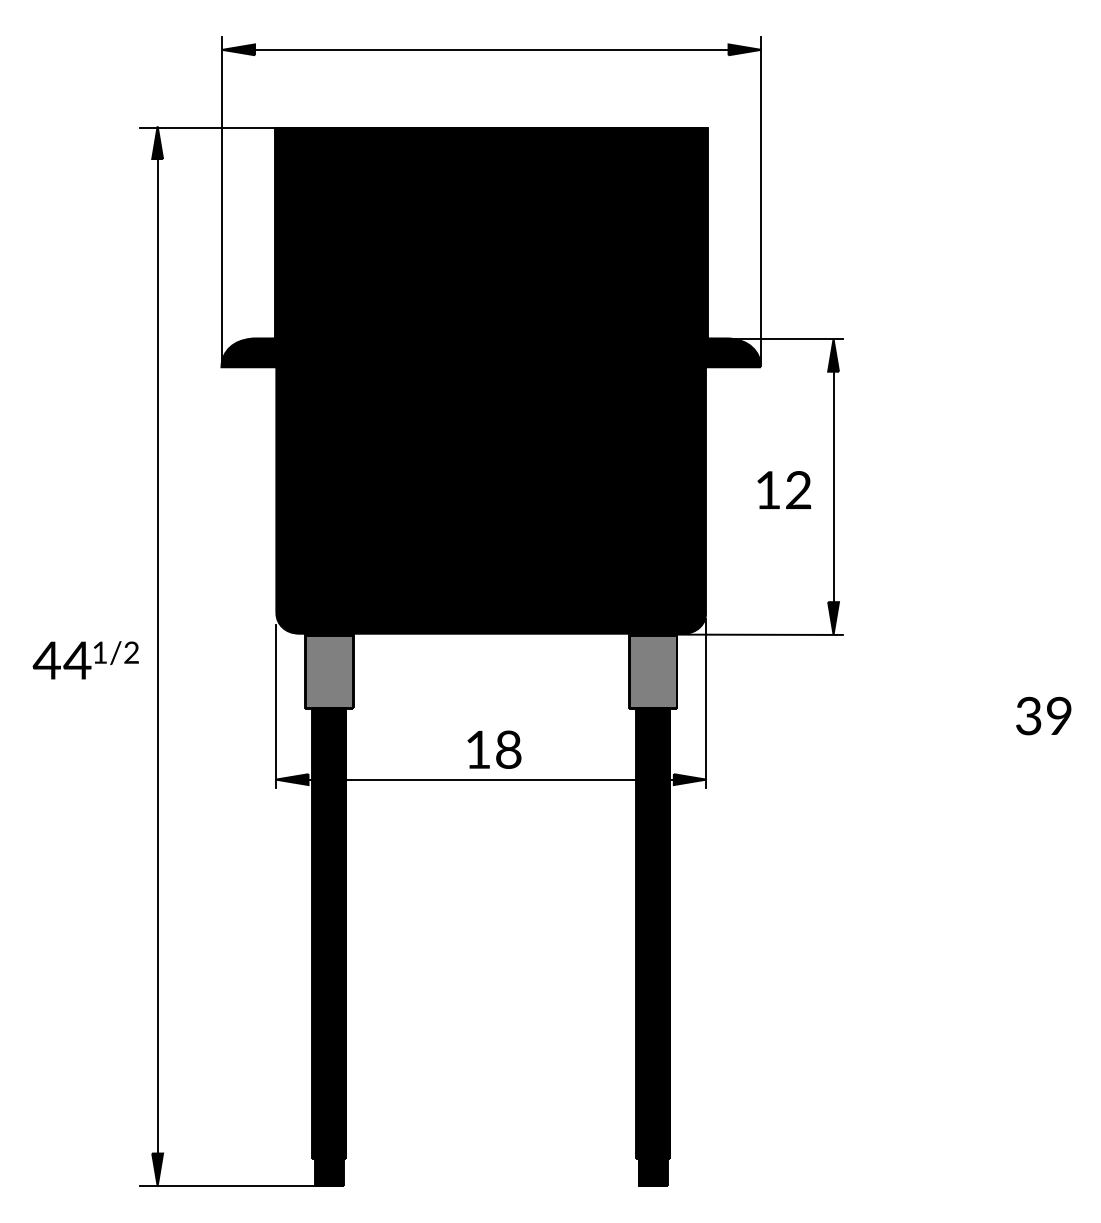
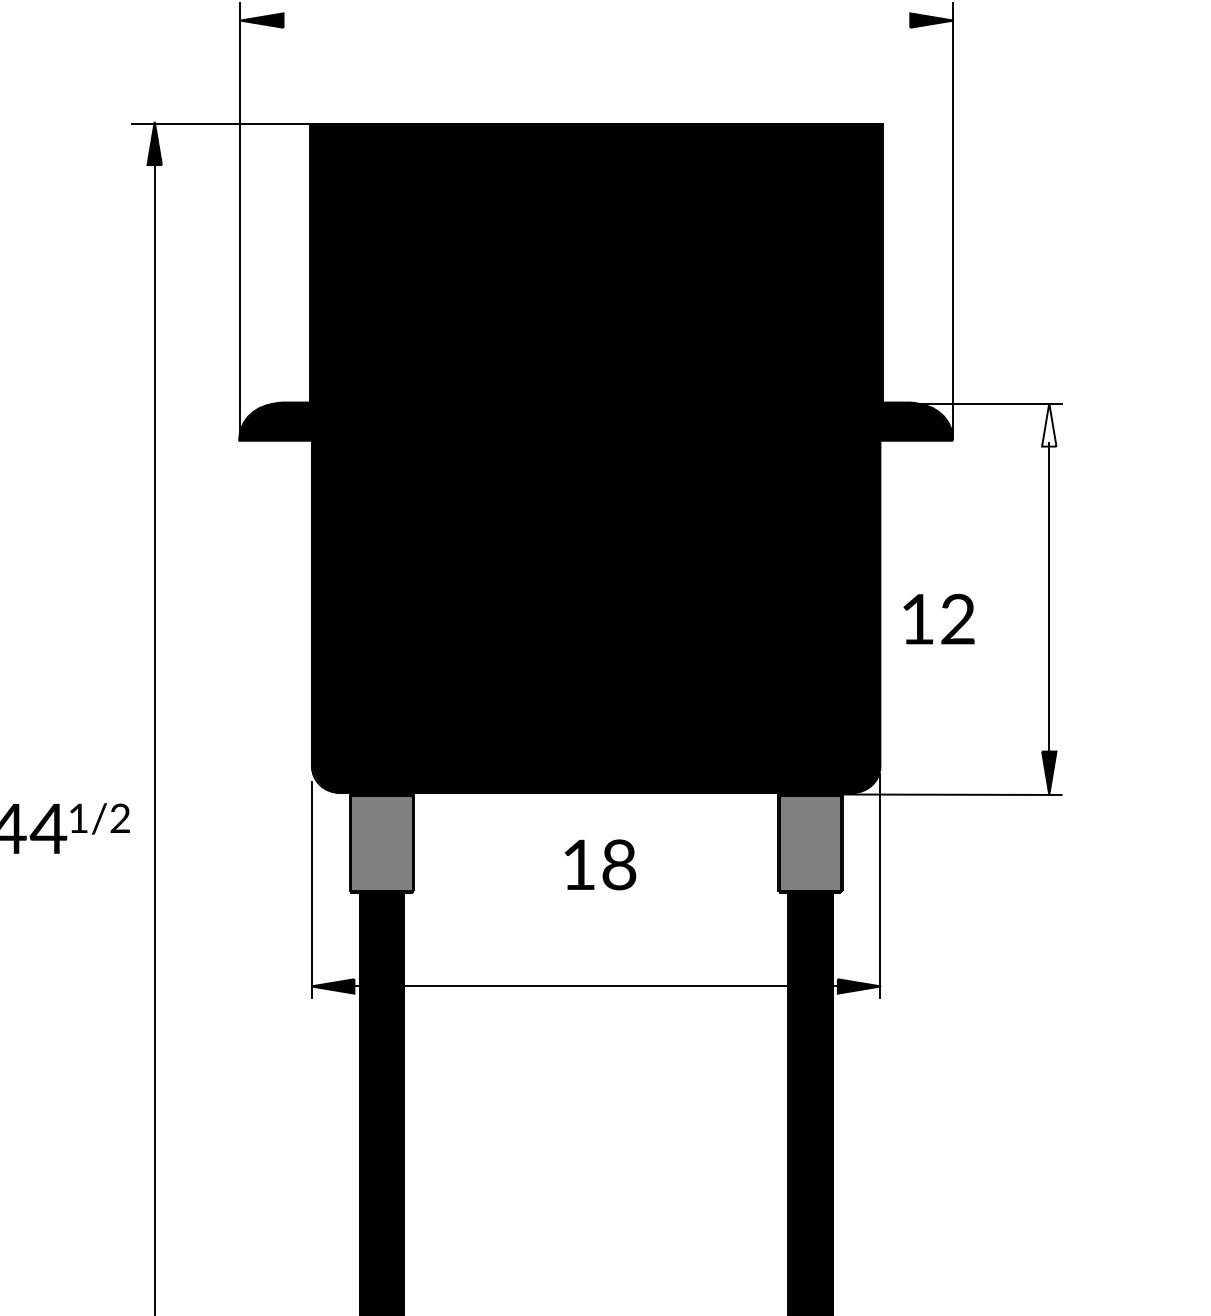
line: (491, 49) -> (596, 20), removed
fill: (833, 355) -> (1049, 425), removed
text: (784, 489) -> (939, 618), moved
text: (494, 749) -> (600, 864), moved

